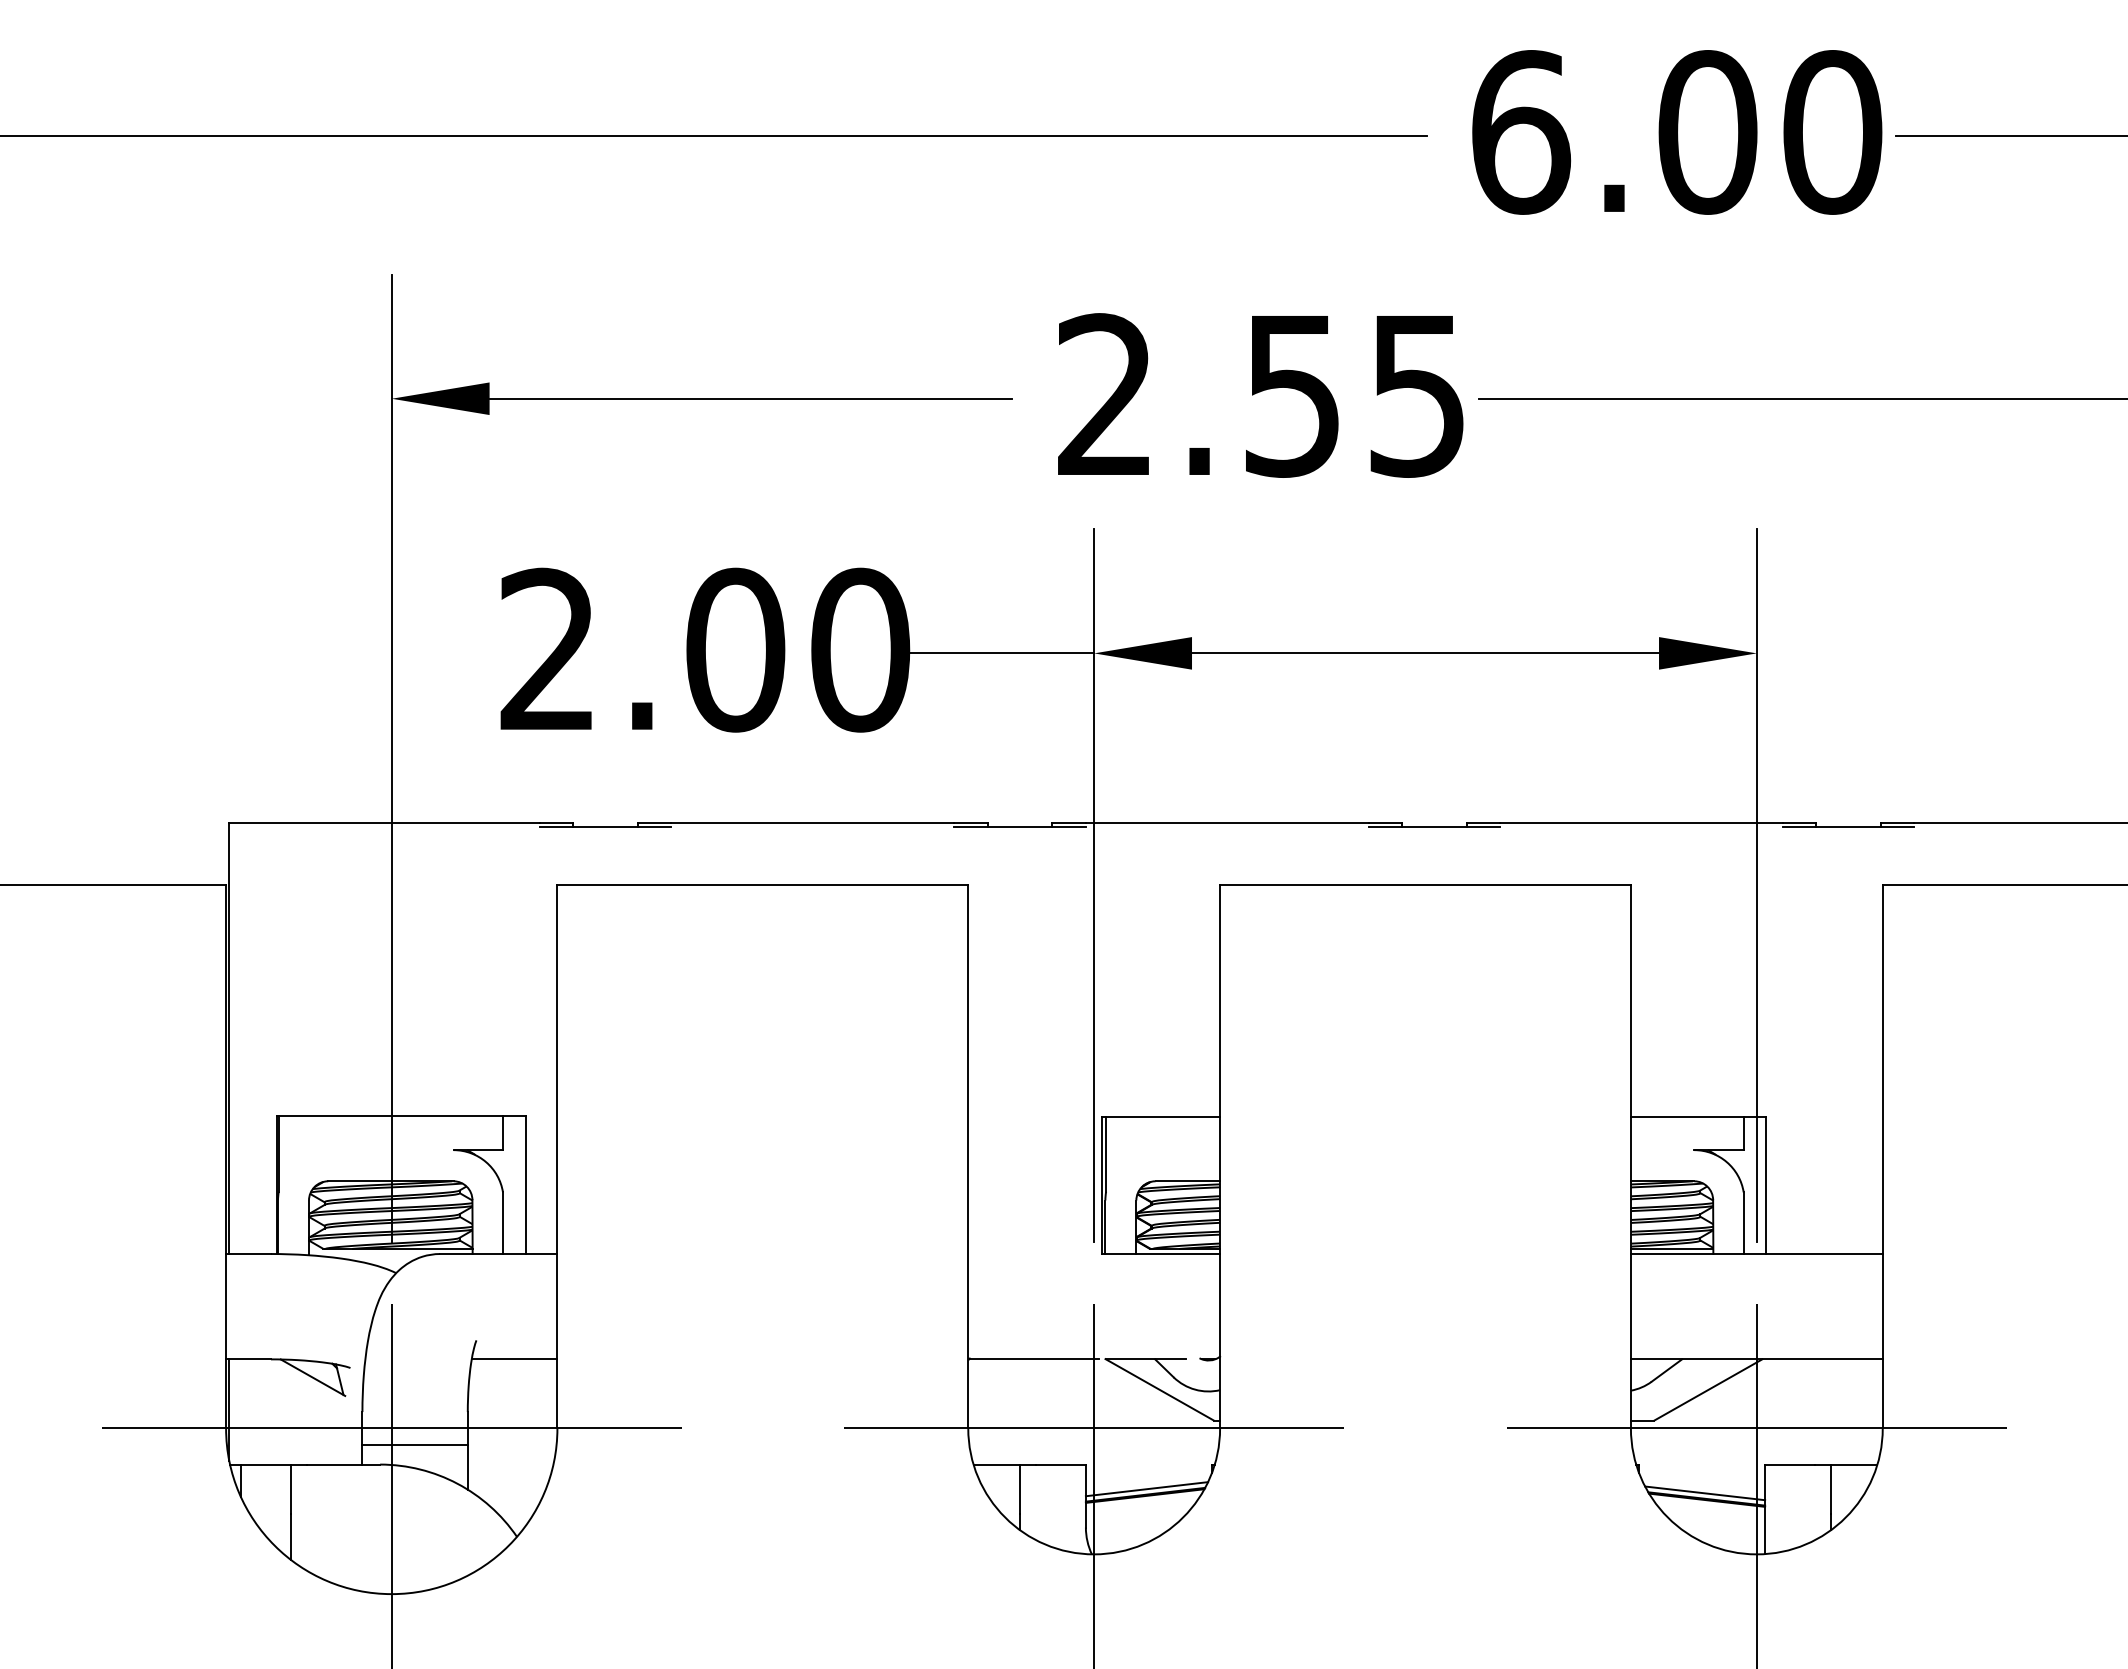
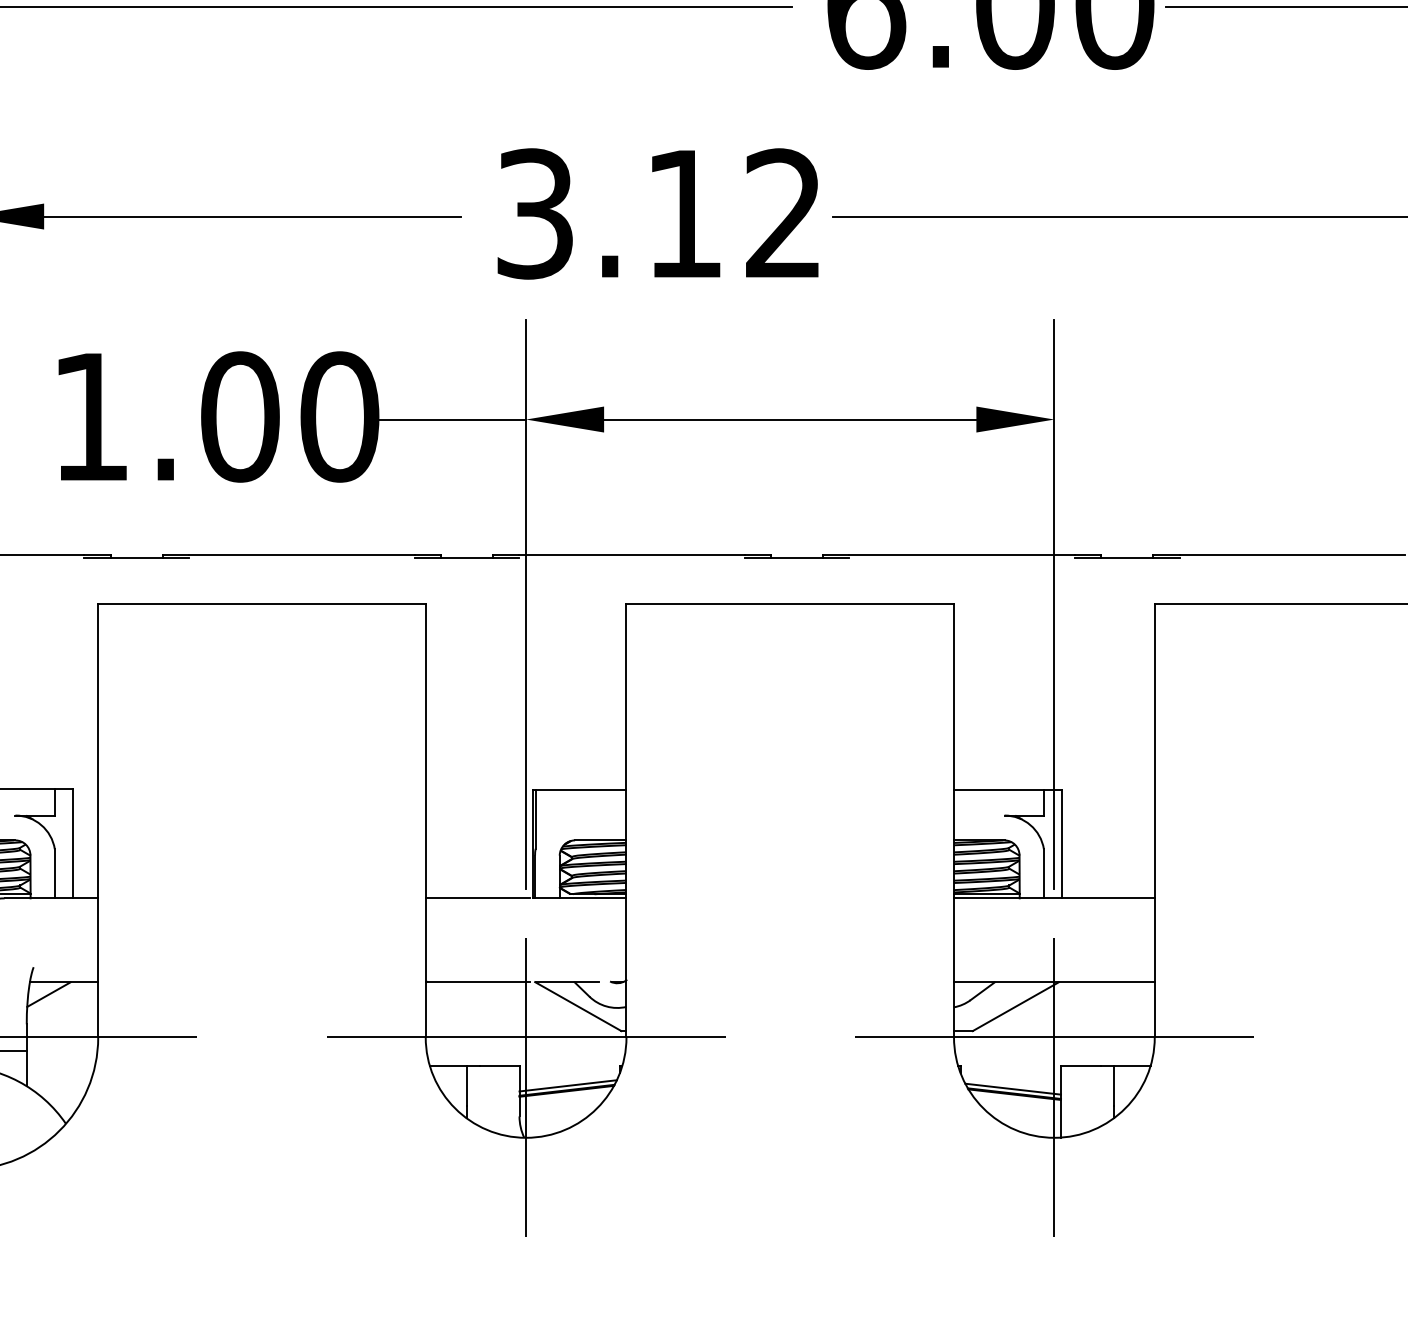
text: (1260, 395) -> (658, 213), 2.55 -> 3.12
text: (546, 648) -> (89, 415), 2.00 -> 1.00
line: (1033, 1254) -> (477, 898), added
line: (495, 1374) -> (48, 994), added

